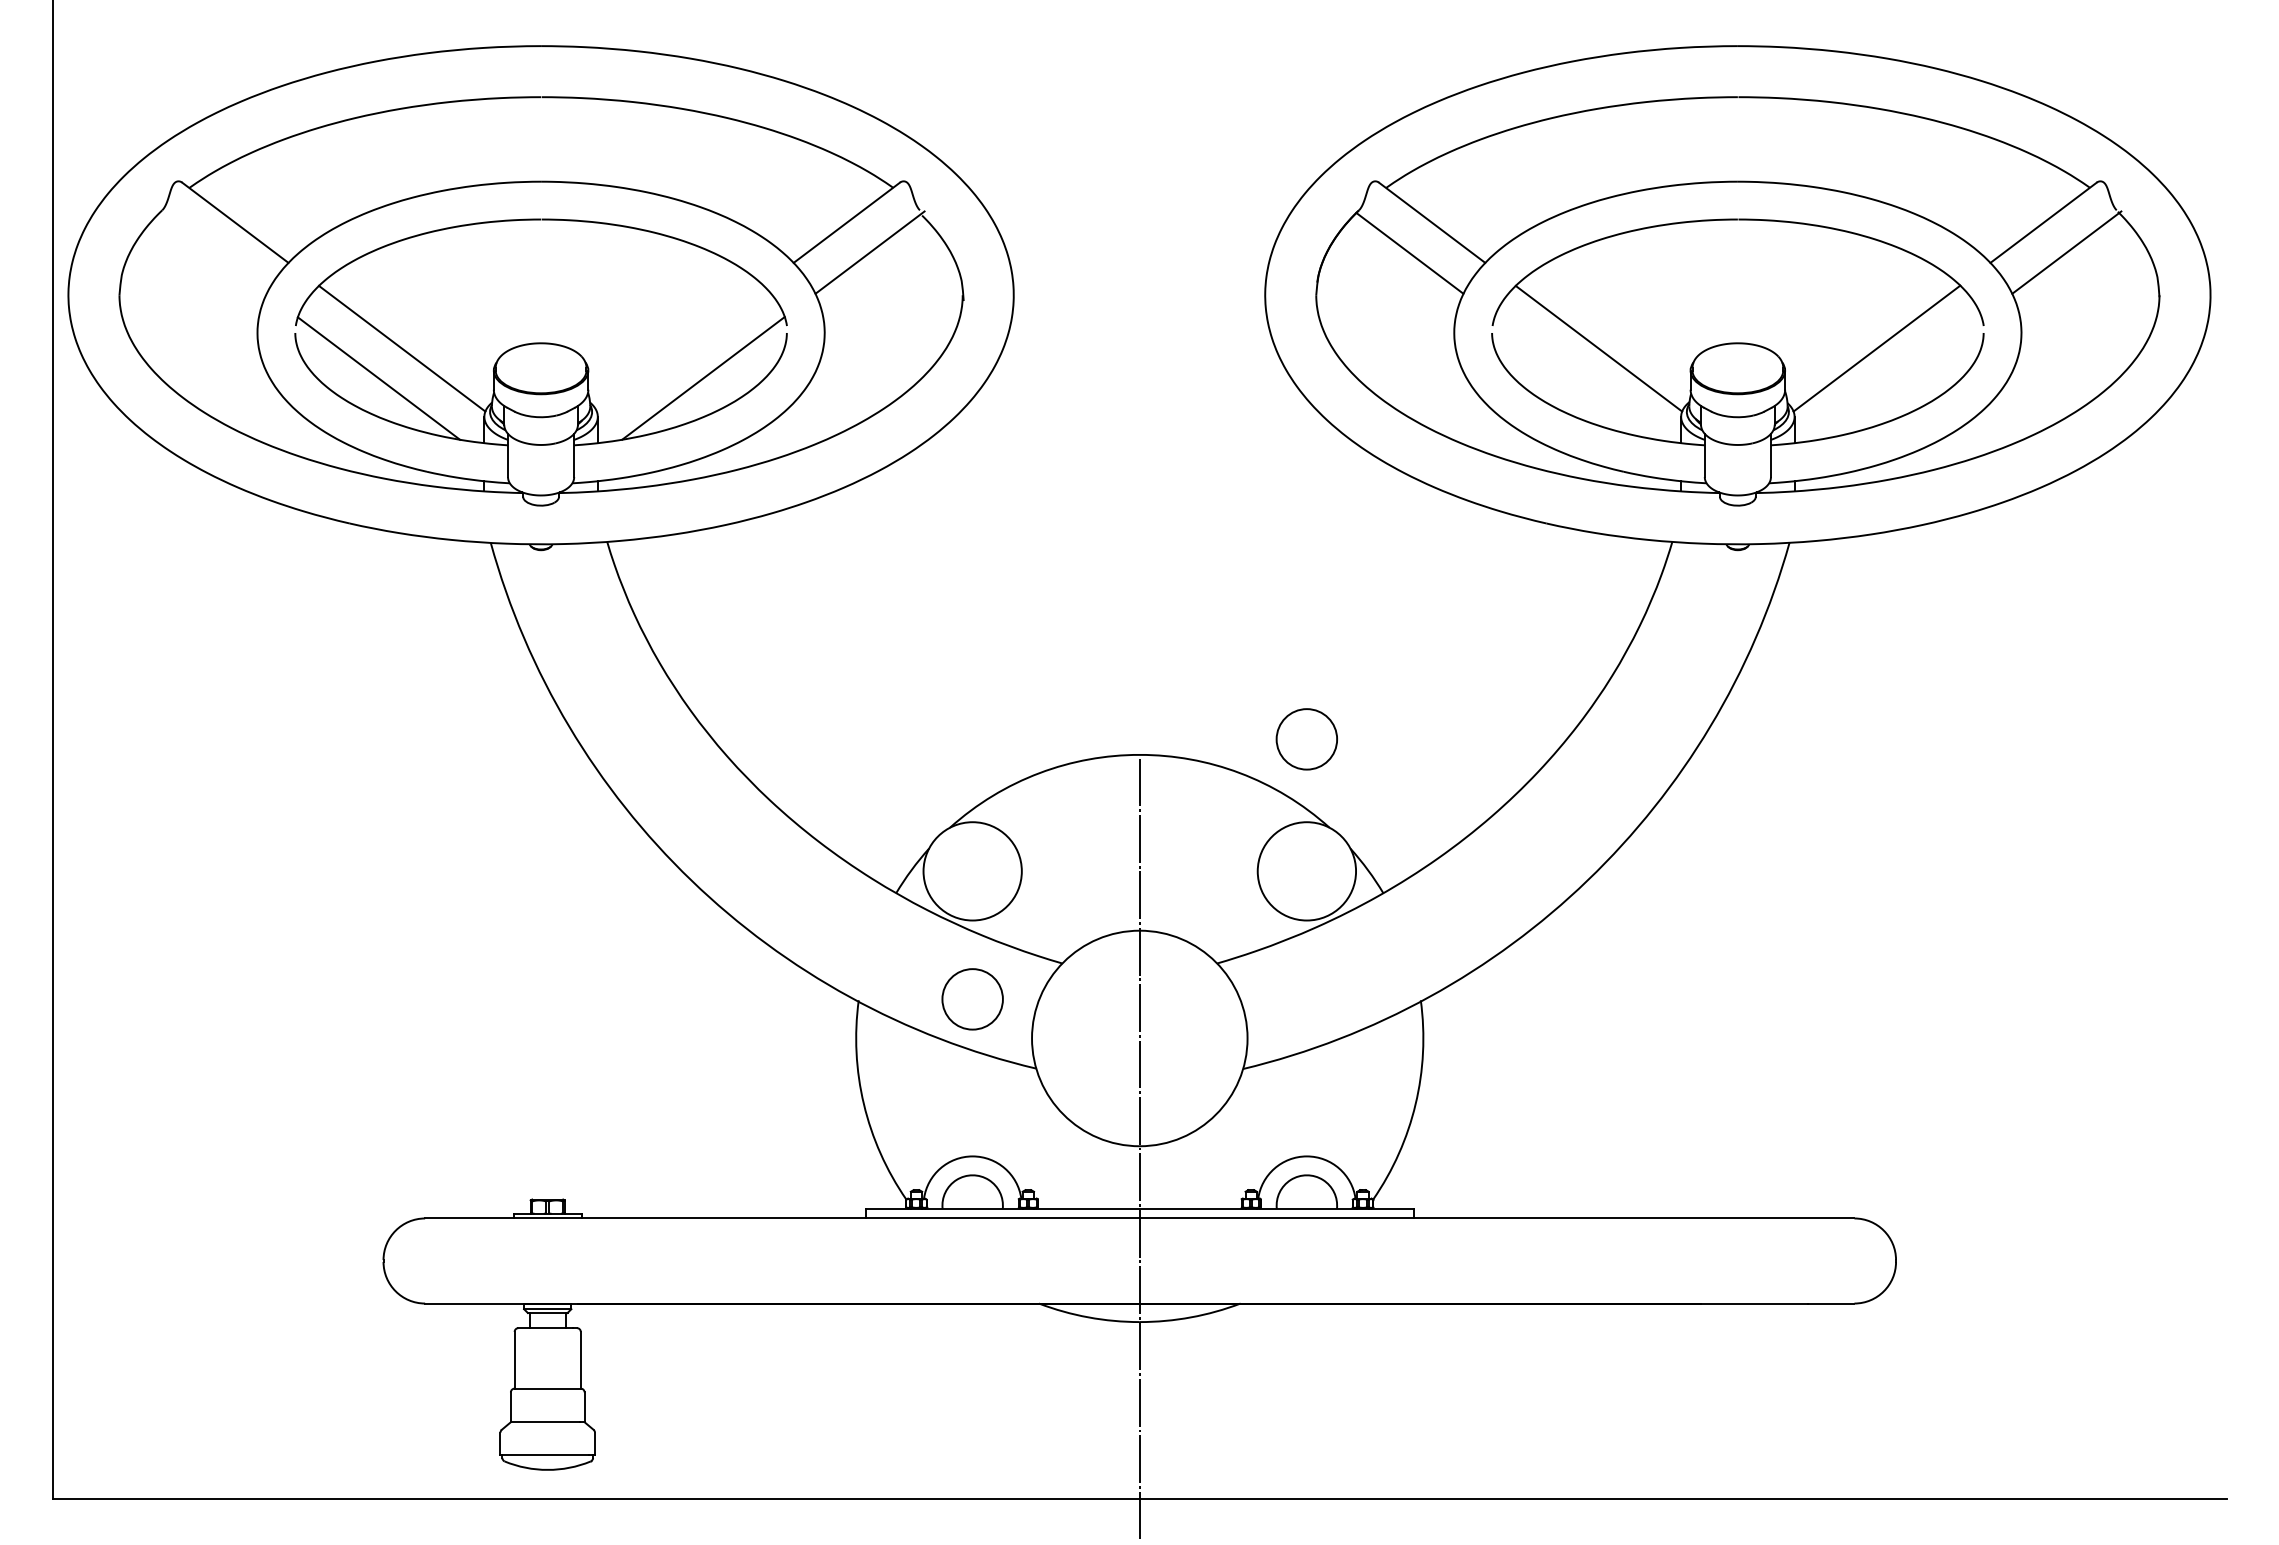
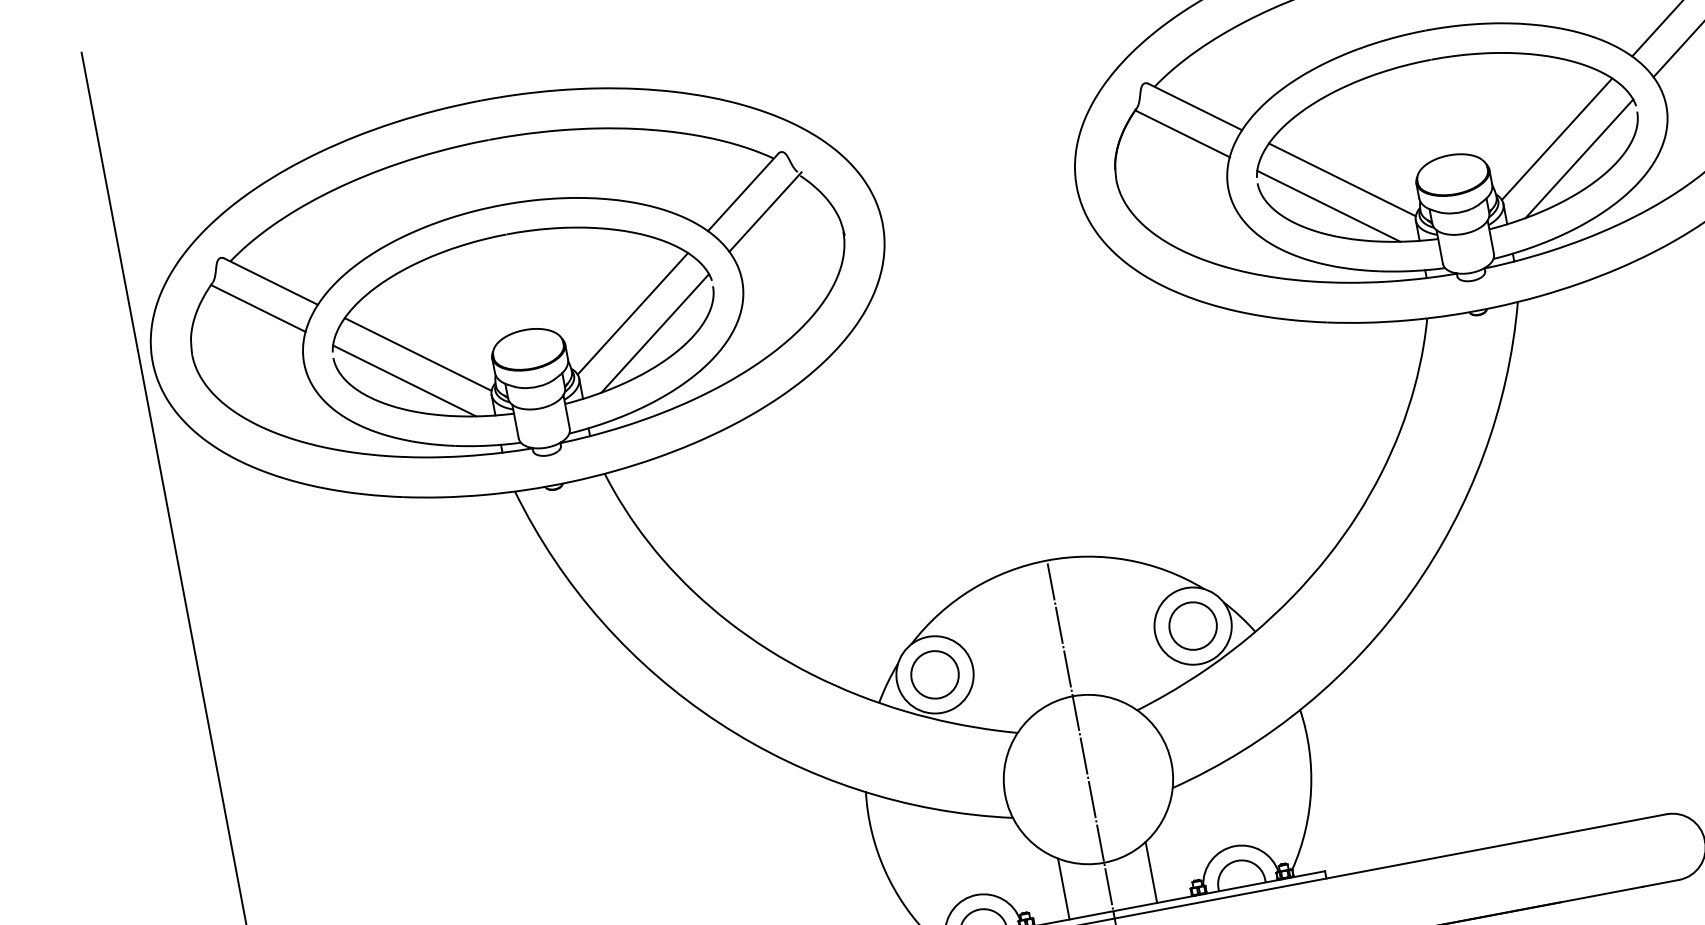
line: (212, 252) -> (257, 307), added
line: (679, 348) -> (632, 313), added
line: (1899, 377) -> (1578, 158), added
line: (1575, 378) -> (1328, 206), added
circle: (1306, 739) -> (1192, 626), moved
circle: (972, 999) -> (934, 675), moved
line: (1083, 1169) -> (1064, 888), added
line: (1196, 1169) -> (1151, 872), added

